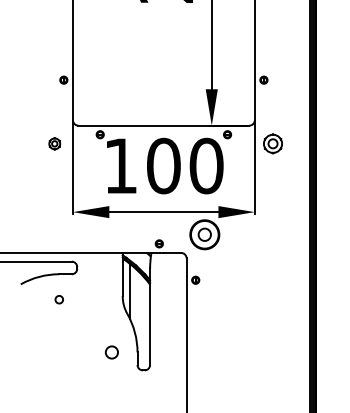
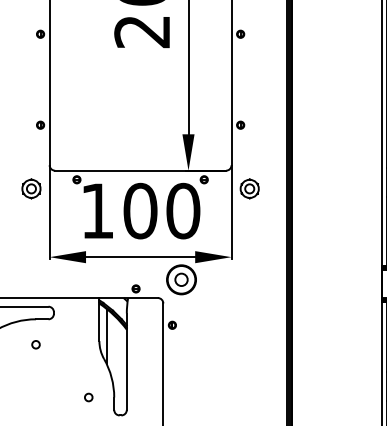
part: (54, 143) -> (31, 188), size x1.67
circle: (111, 352) -> (88, 397), size x0.62

